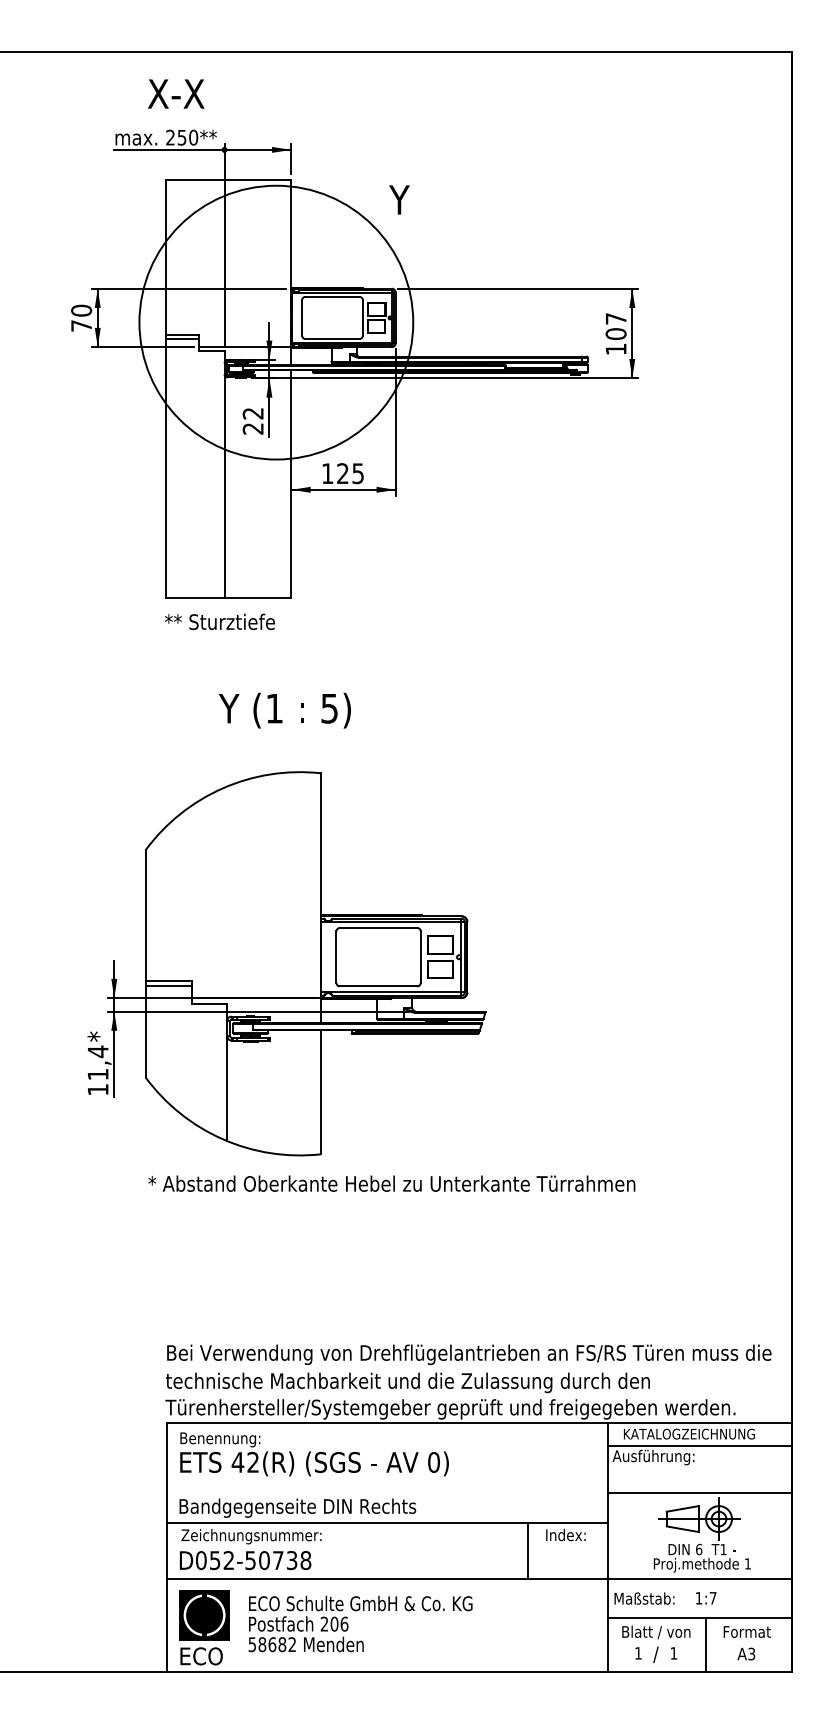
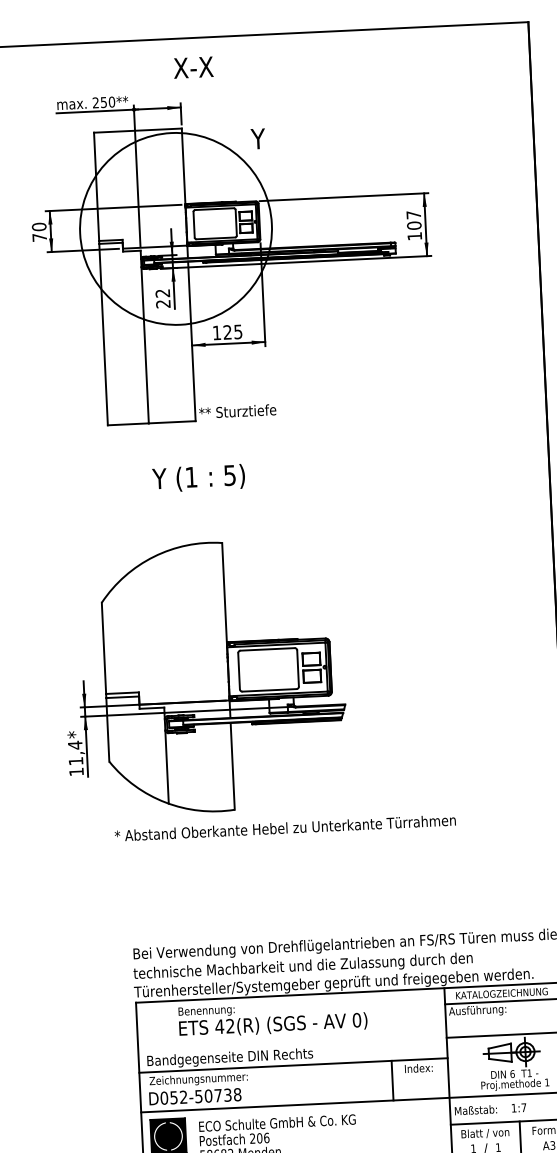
text: (175, 93) -> (193, 67), moved
text: (219, 621) -> (237, 411), moved
text: (284, 710) -> (198, 478), moved
text: (314, 1454) -> (273, 1018), moved

